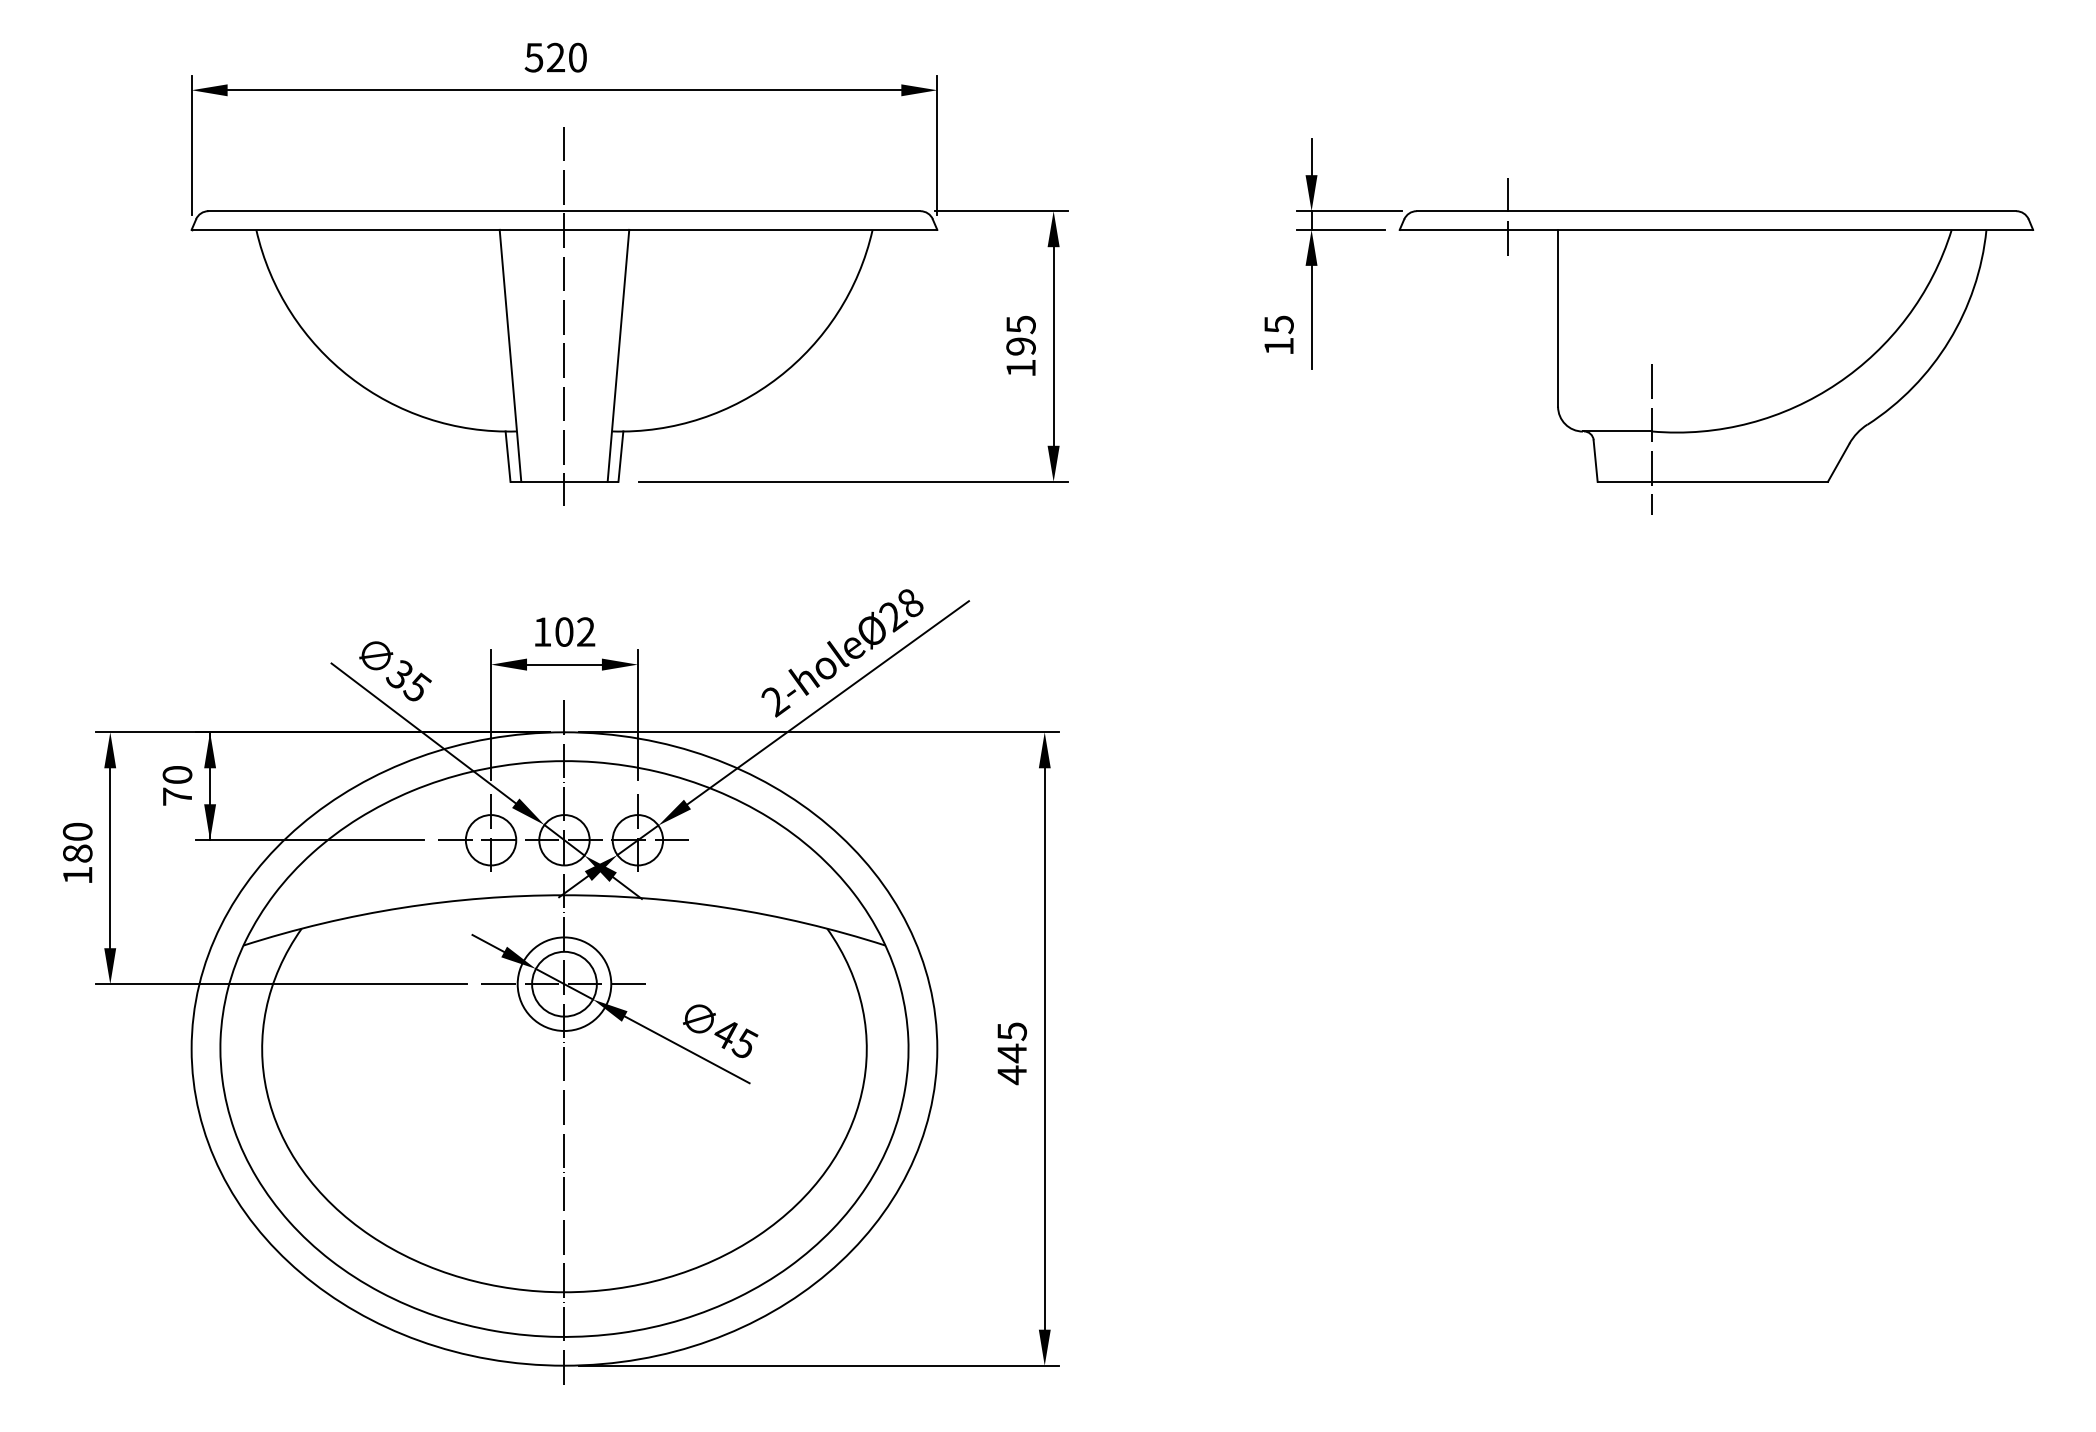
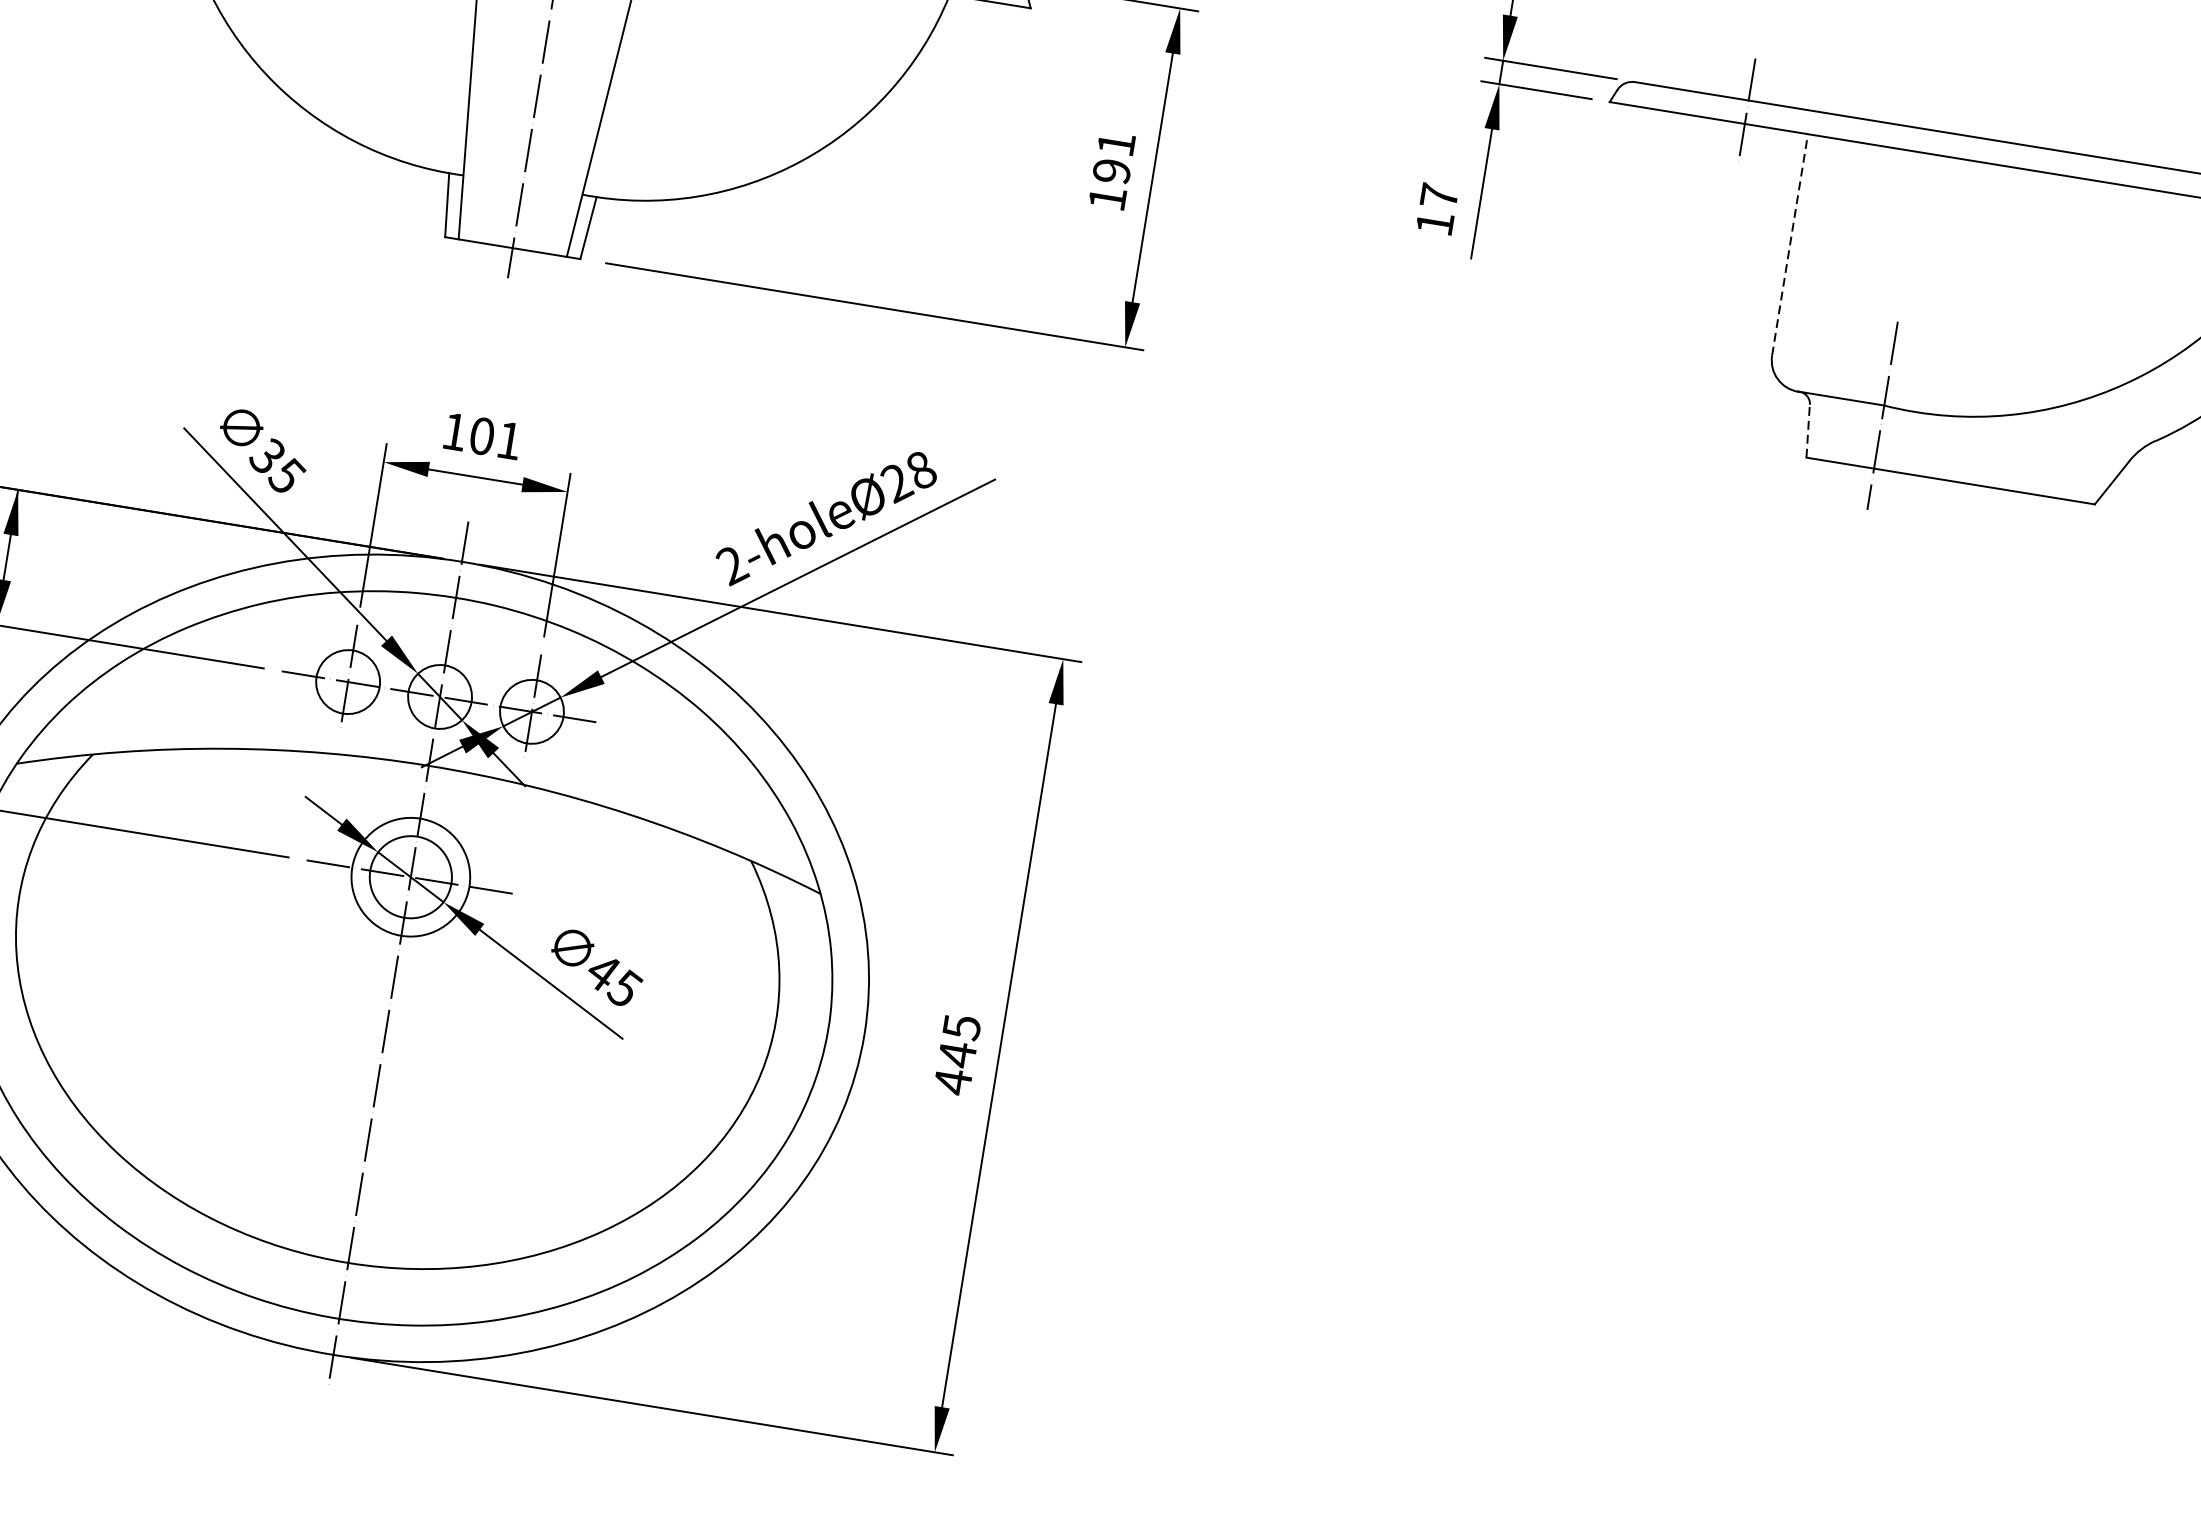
line: (1558, 317) -> (1790, 243), solid -> dashed
text: (1020, 324) -> (1115, 143), 195 -> 191
text: (1278, 324) -> (1438, 195), 15 -> 17
line: (1595, 461) -> (1807, 431), solid -> dashed
text: (586, 631) -> (509, 440), 102 -> 101

